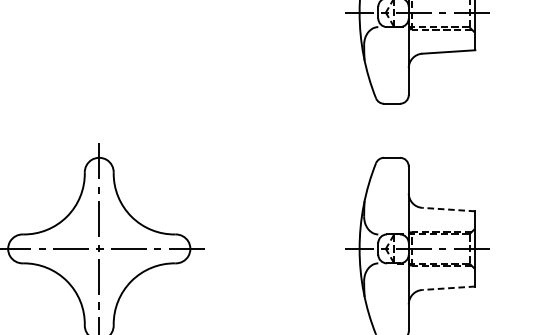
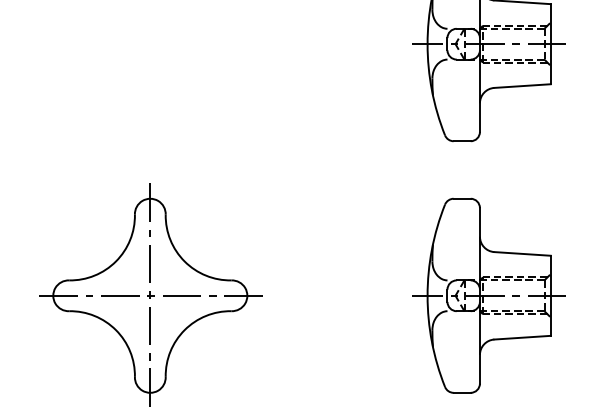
line: (448, 209) -> (522, 253), dashed -> solid
line: (448, 288) -> (522, 337), dashed -> solid

